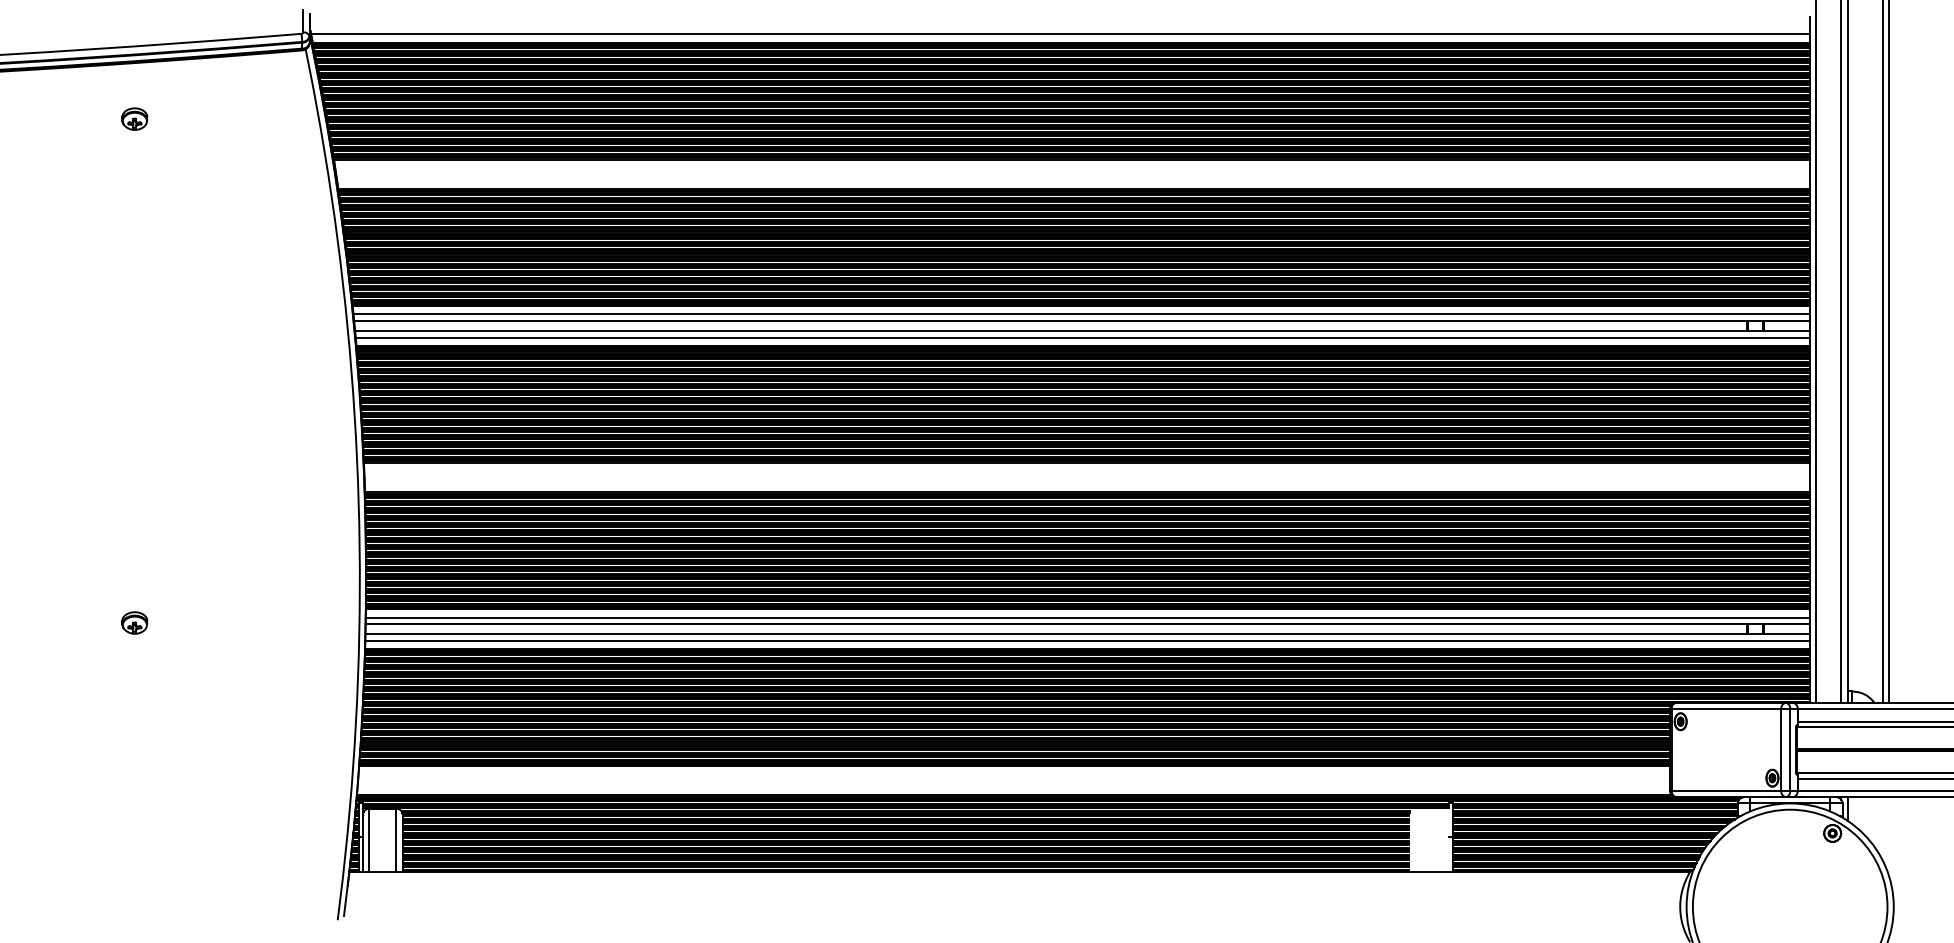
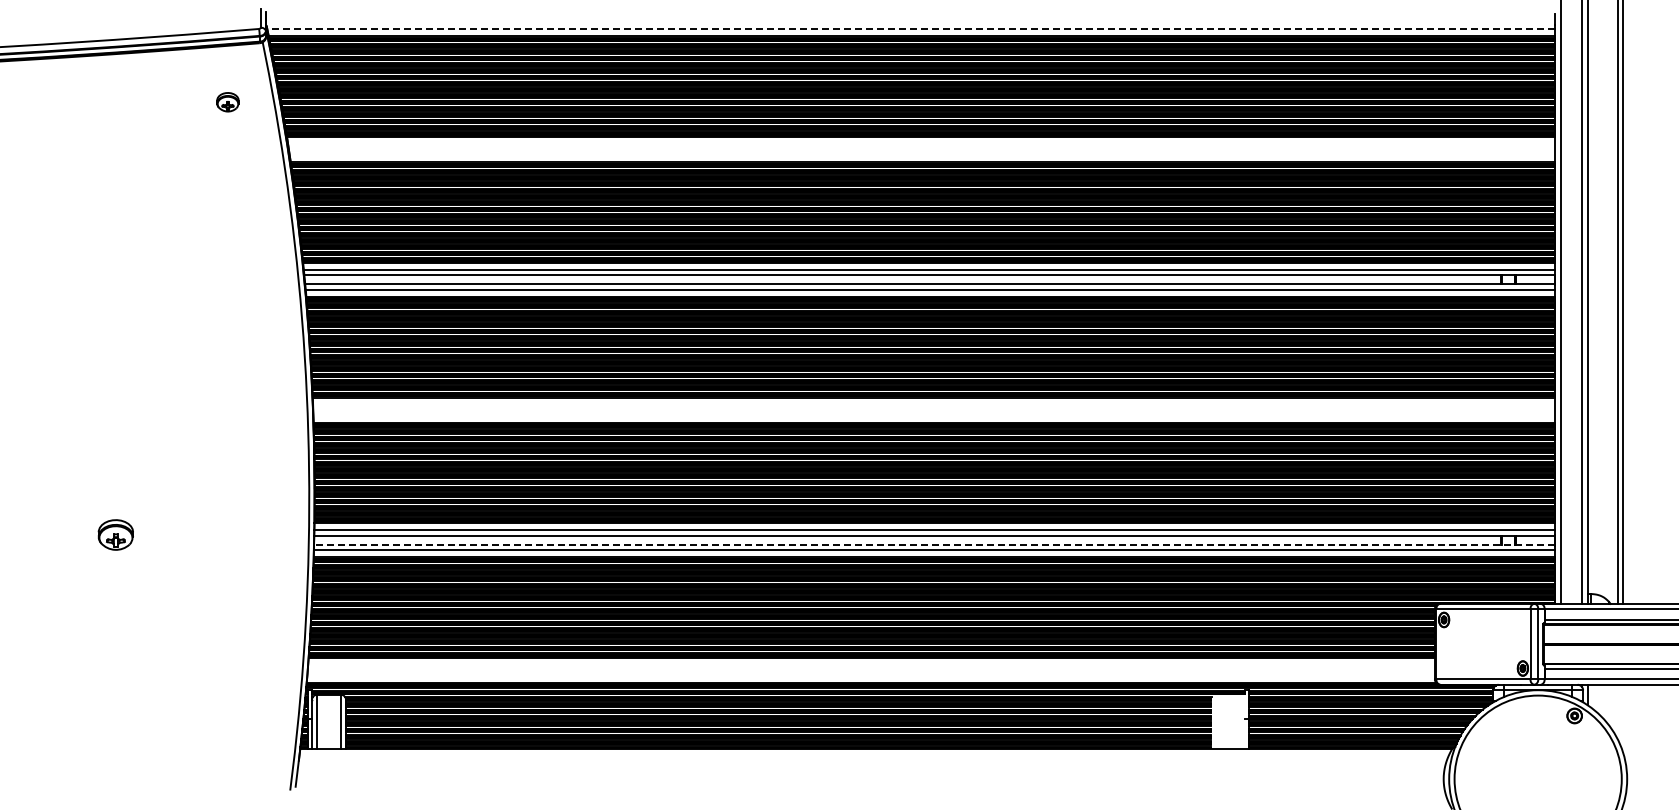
line: (1060, 34) -> (911, 29), solid -> dashed
part: (134, 119) -> (227, 102), moved
part: (134, 623) -> (115, 535), size x1.6
line: (1087, 633) -> (934, 544), solid -> dashed

